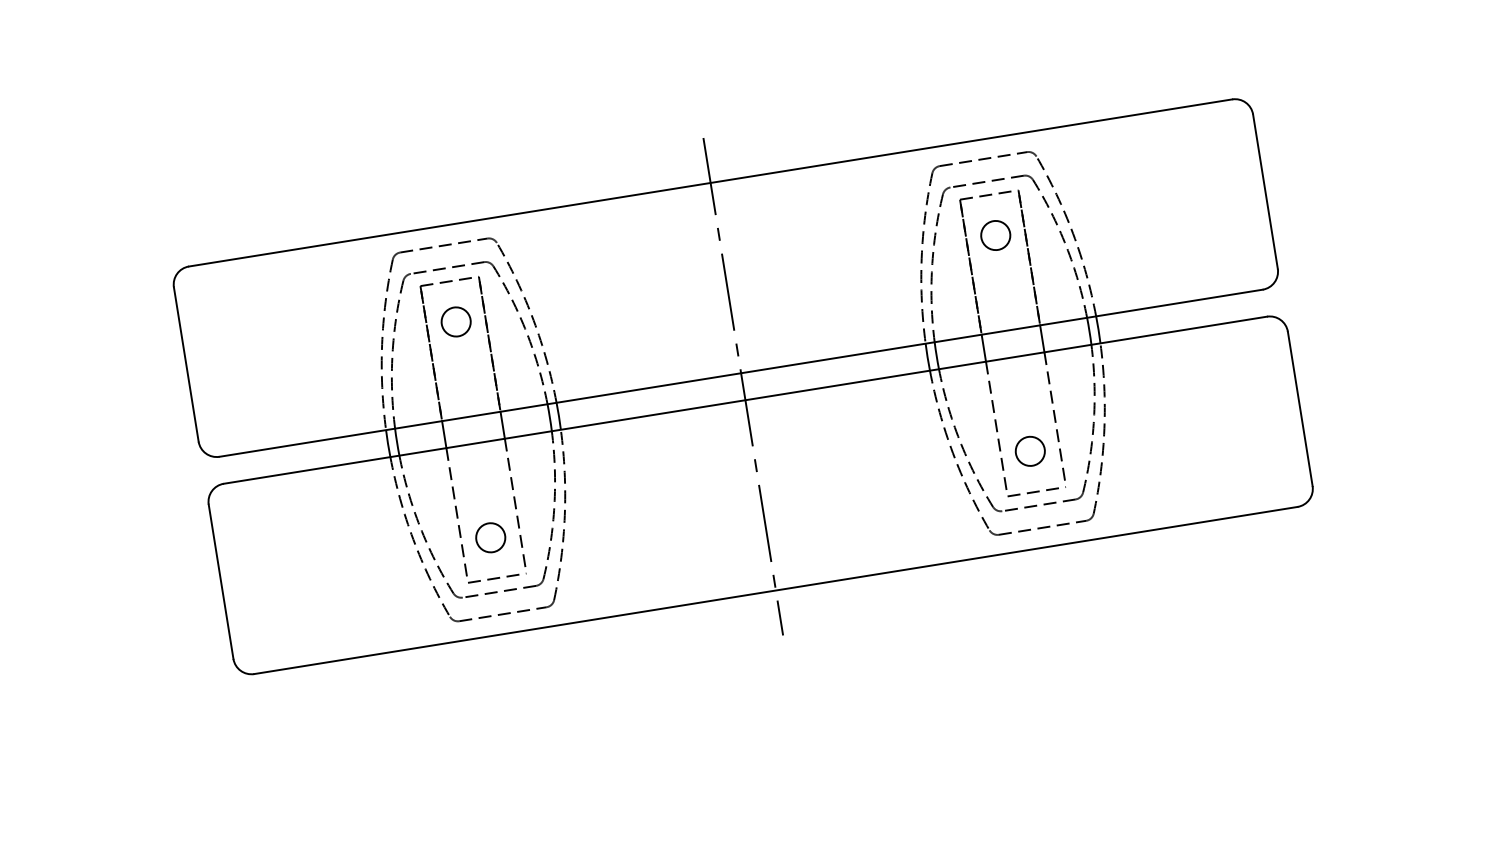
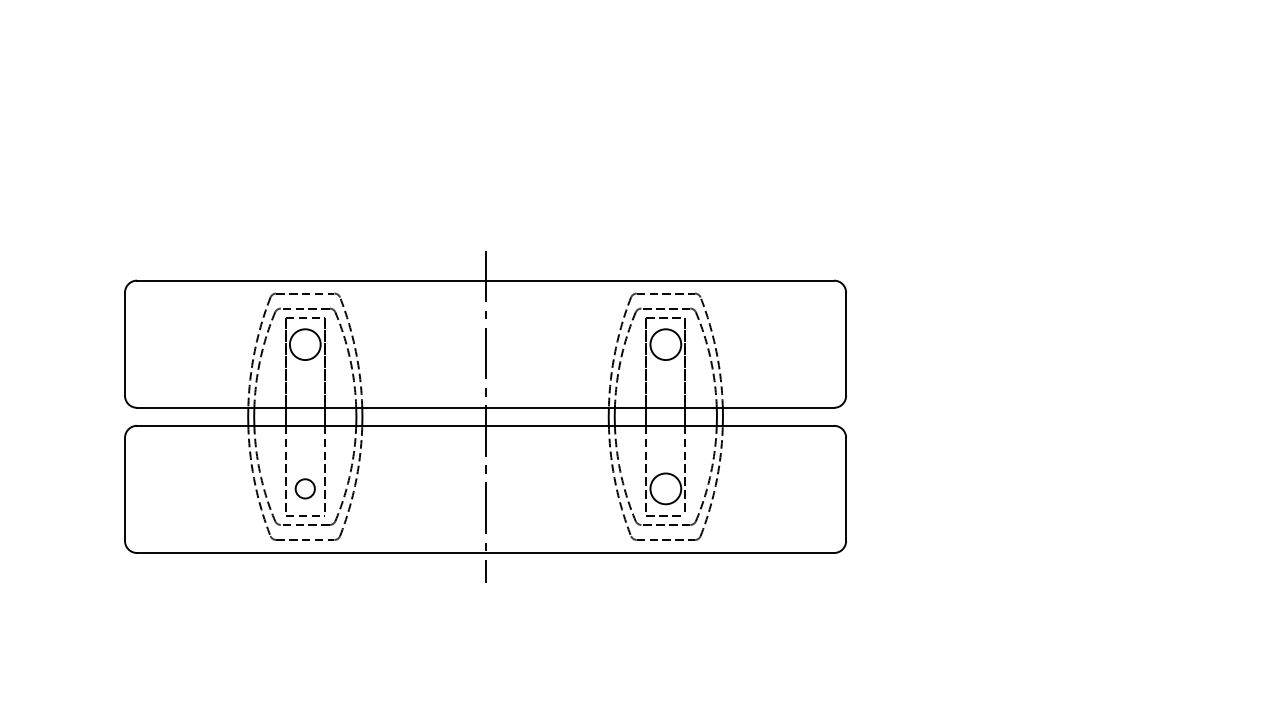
circle: (995, 235) -> (665, 344), size x1.6
circle: (454, 321) -> (304, 344), size x1.6
circle: (1029, 450) -> (665, 488), size x1.6

